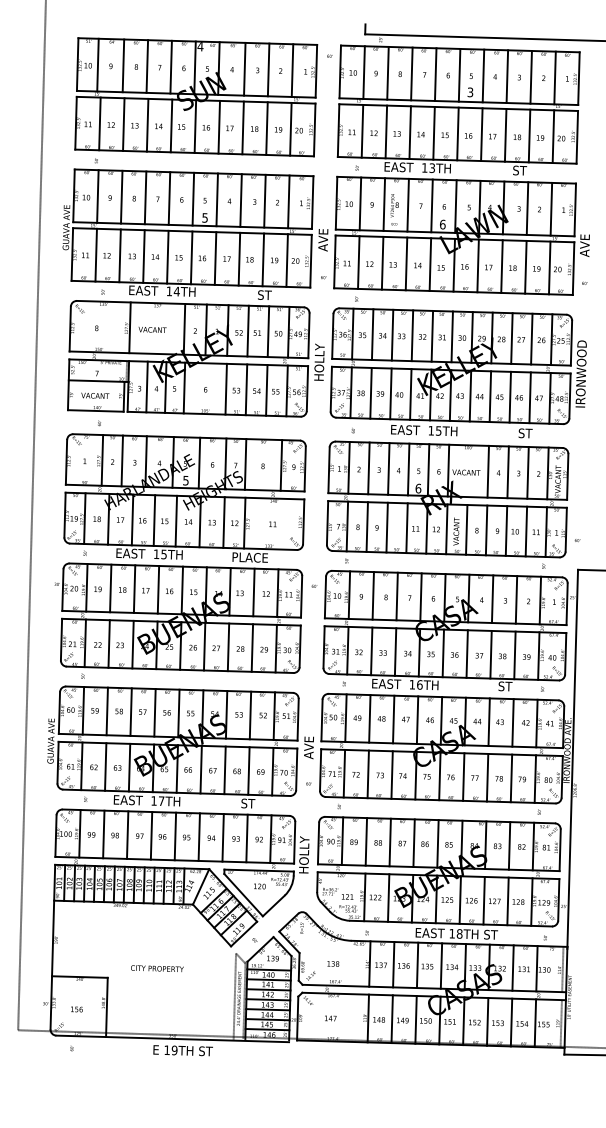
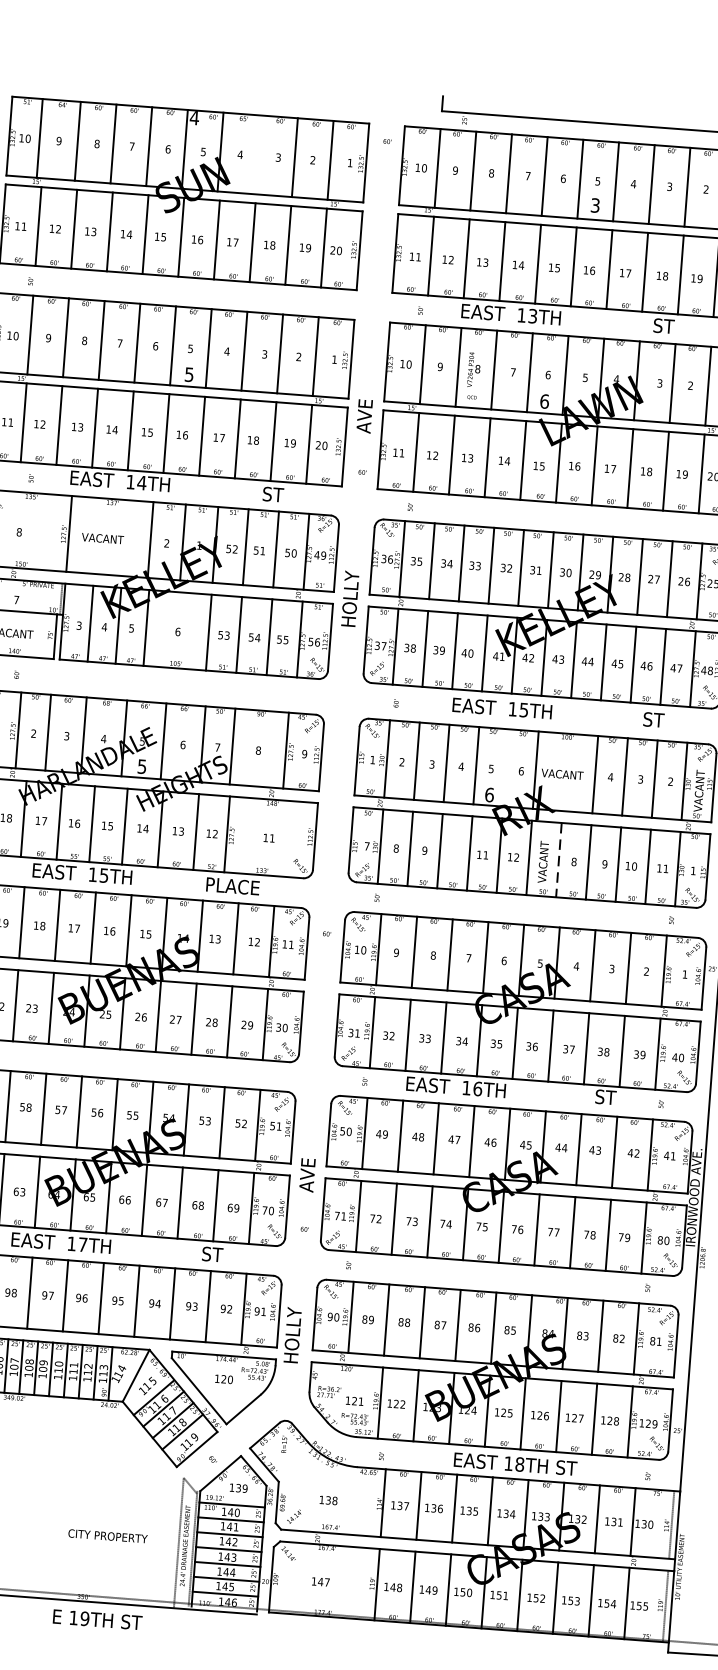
line: (244, 68) -> (258, 153), removed
line: (428, 469) -> (505, 767), removed
line: (466, 529) -> (558, 859), solid -> dashed
text: (157, 968) -> (108, 1535), moved

